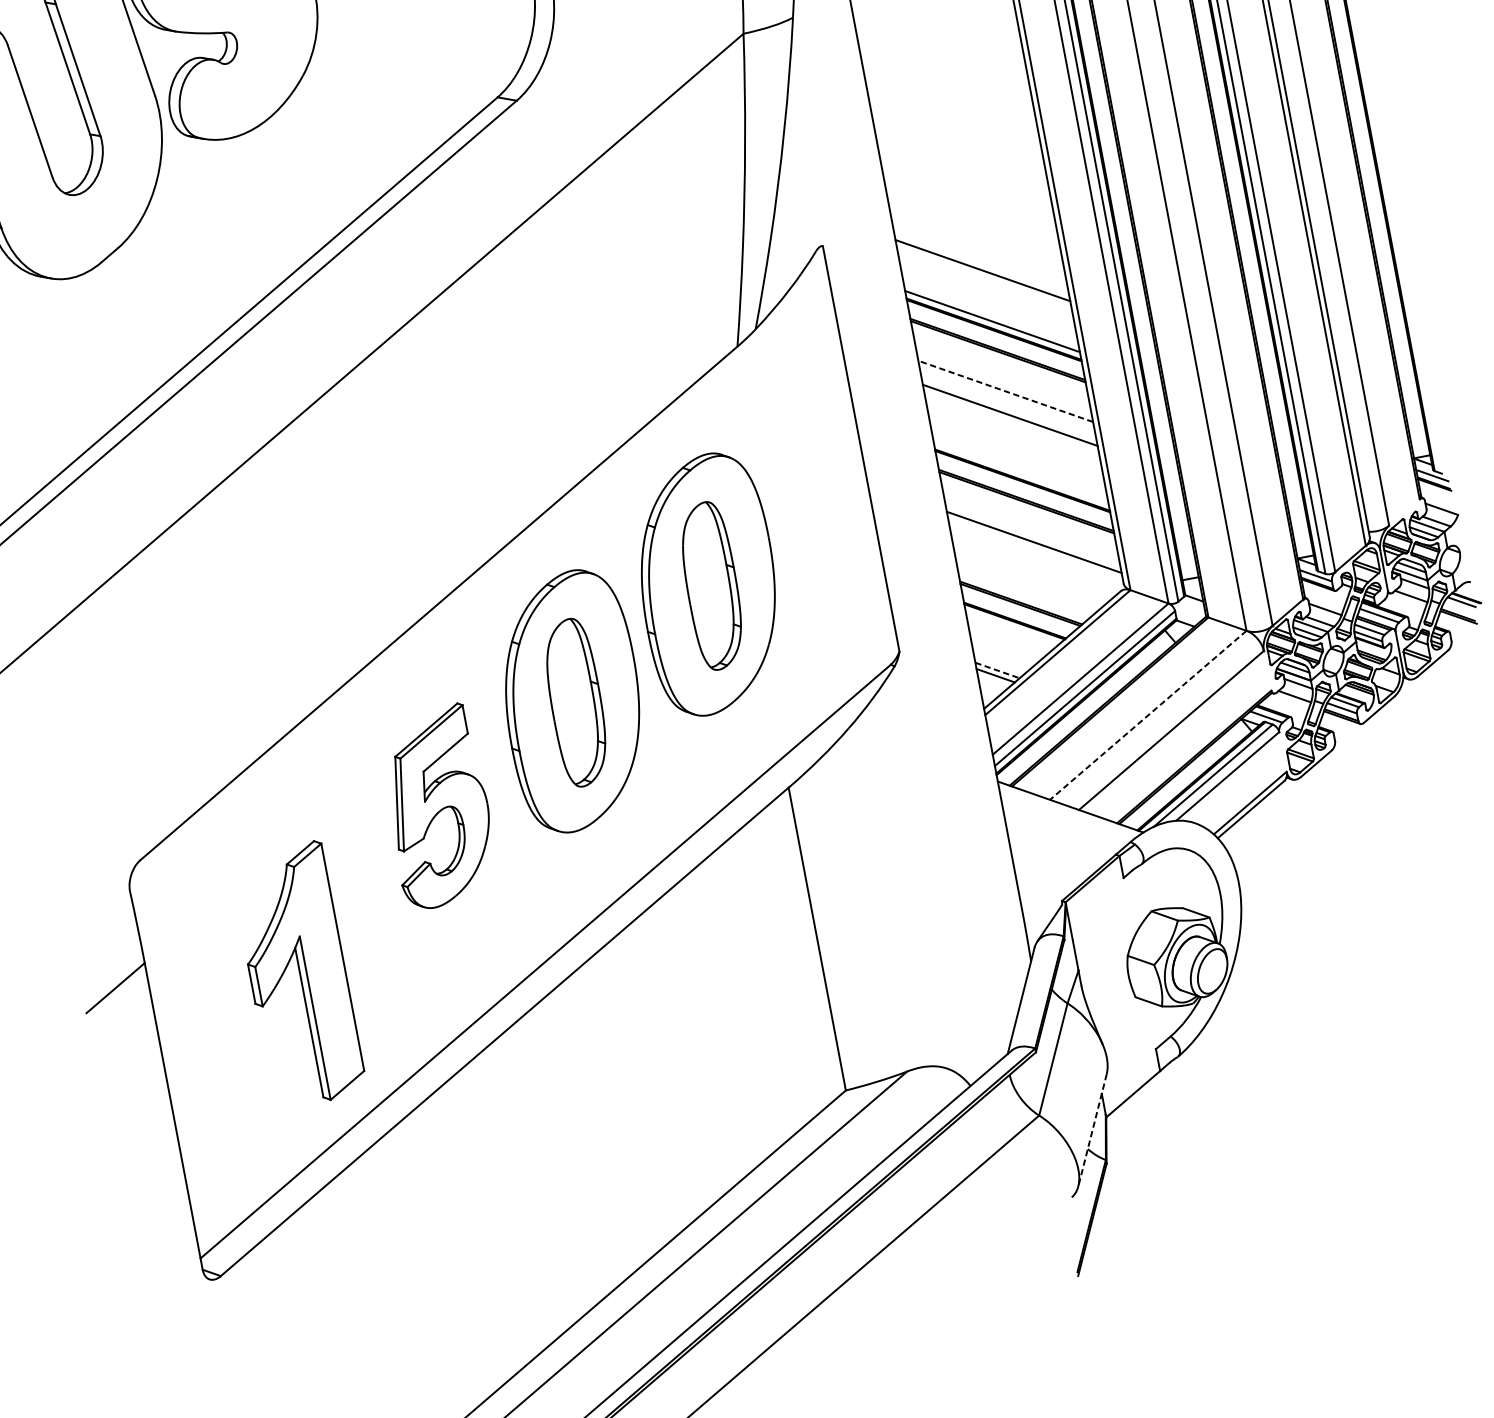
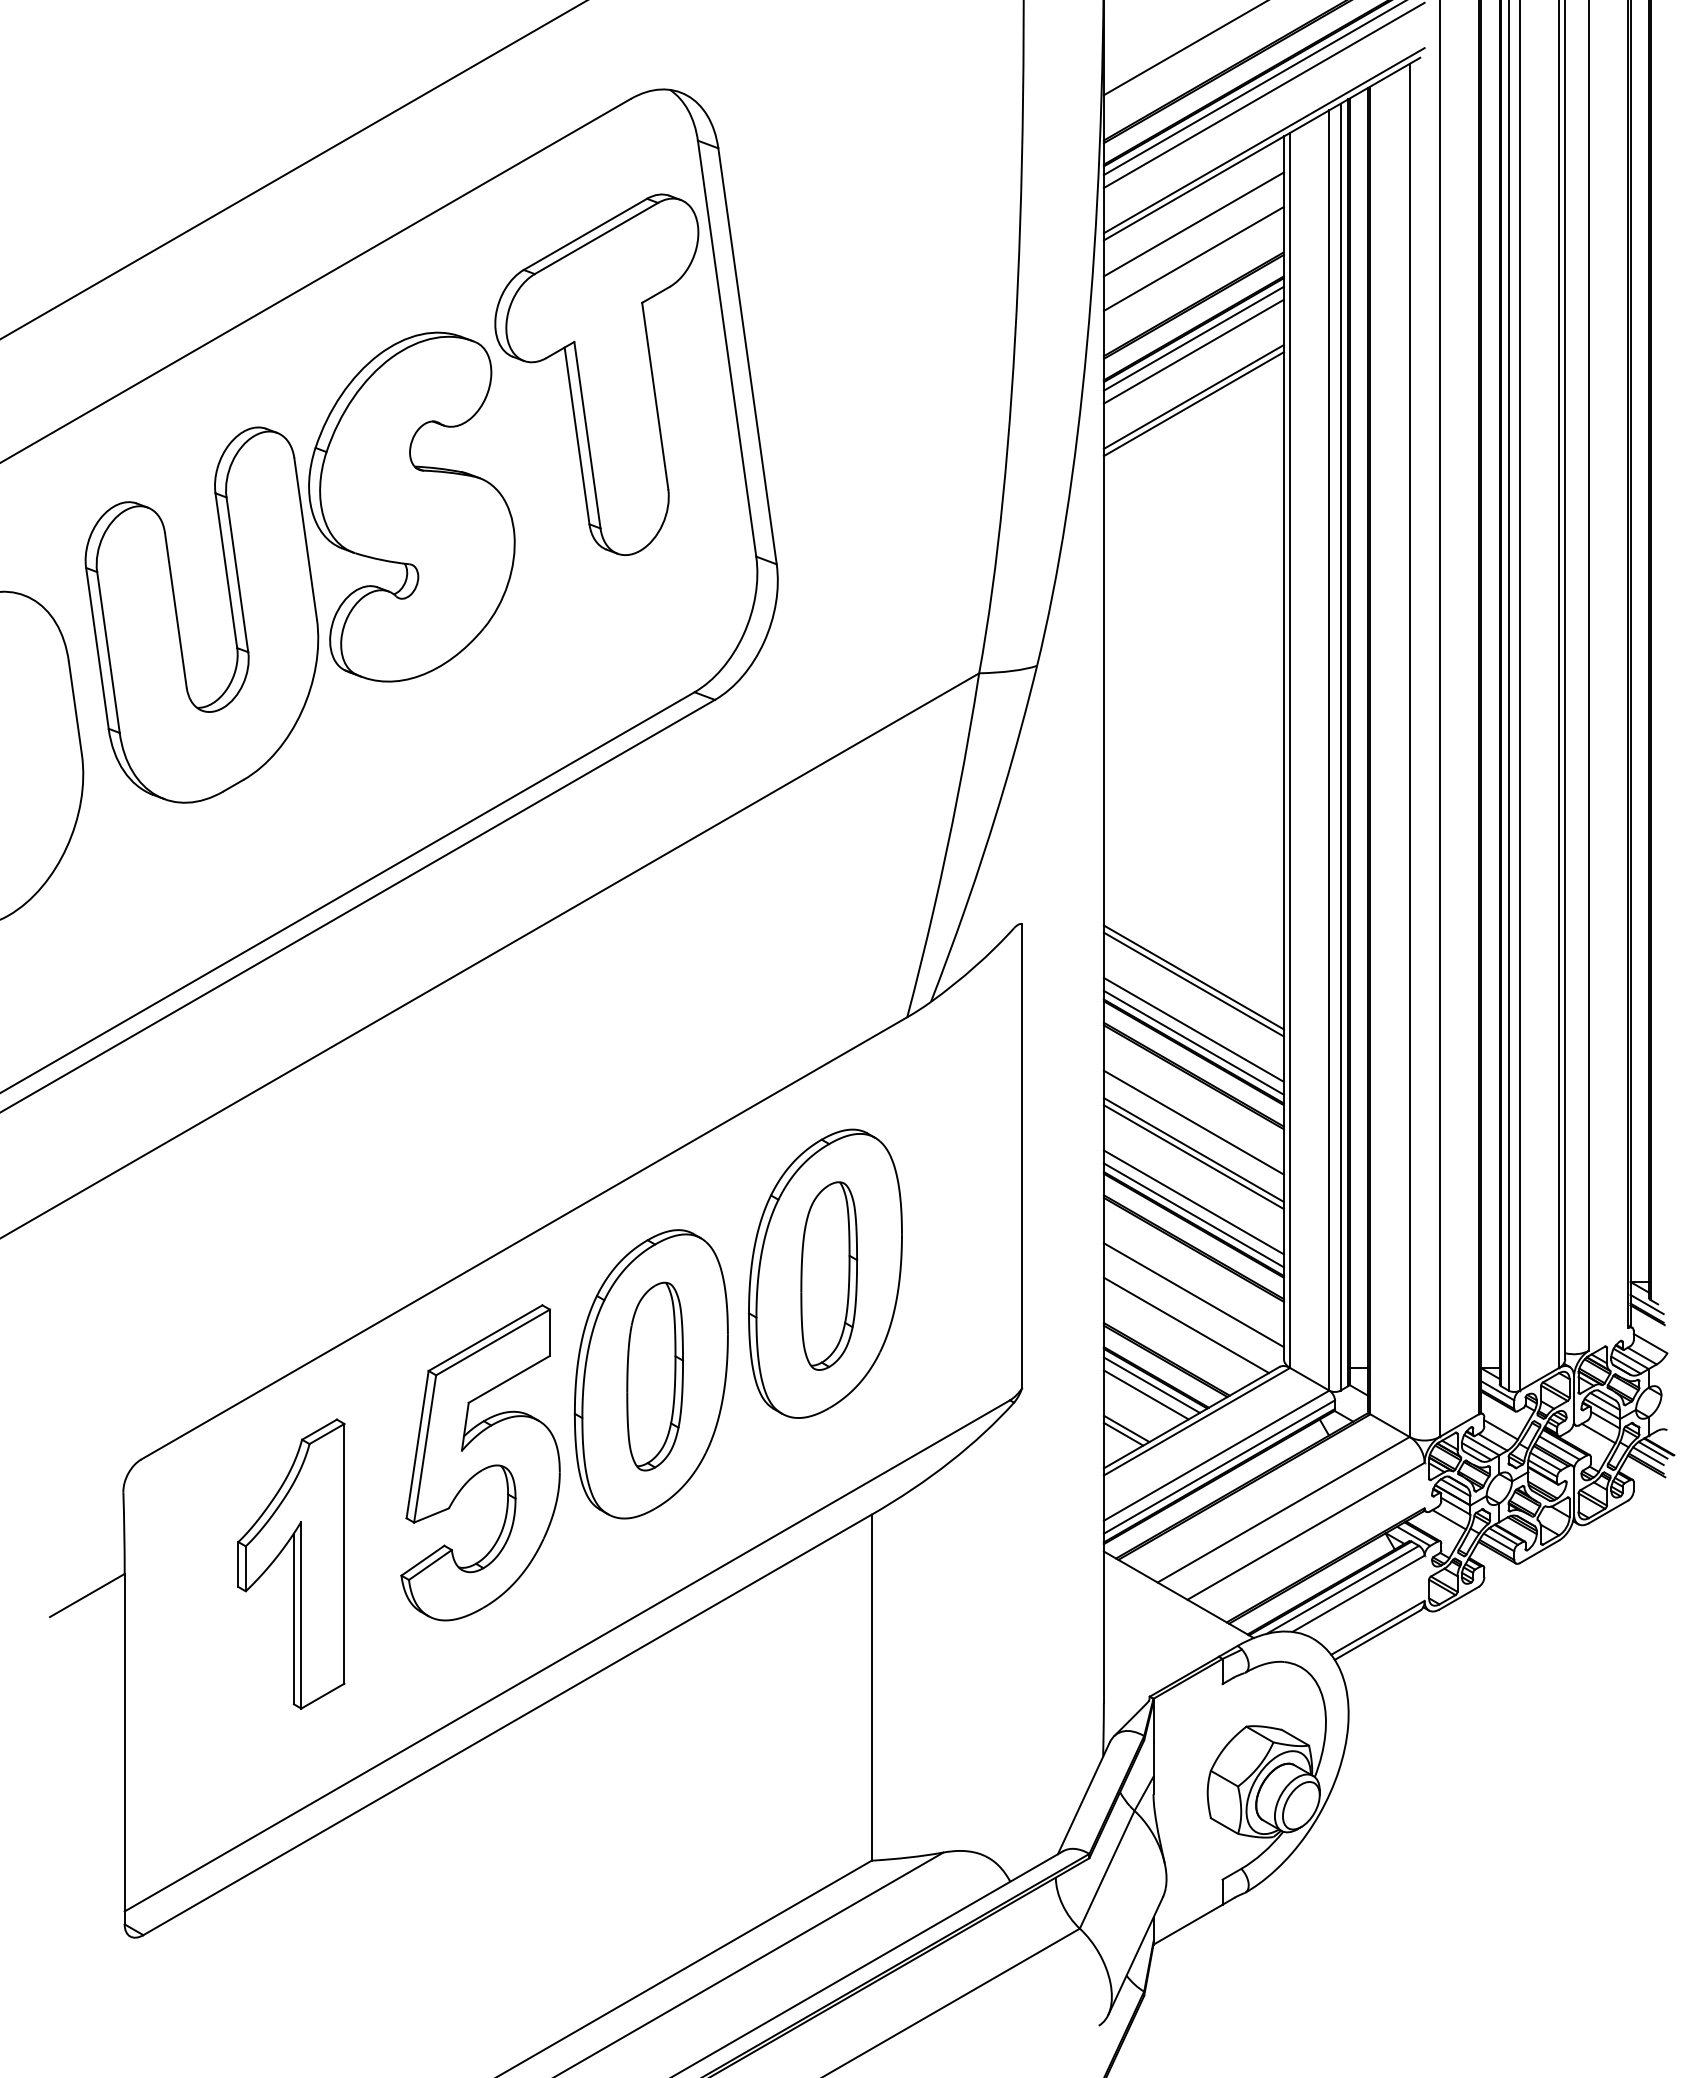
line: (981, 264) -> (1193, 977), added
line: (989, 309) -> (1193, 1029), added
line: (1005, 391) -> (1193, 1122), dashed -> solid
line: (1011, 421) -> (1193, 1157), added
line: (1018, 461) -> (1193, 1202), added
line: (1020, 472) -> (1193, 1215), added
line: (1032, 570) -> (1186, 1325), added
line: (1458, 608) -> (1648, 1456), added
line: (1011, 627) -> (1151, 1384), added
line: (1008, 637) -> (1145, 1394), added
line: (998, 670) -> (1127, 1429), dashed -> solid
line: (1148, 715) -> (1283, 1509), dashed -> solid
part: (437, 806) -> (480, 1462), size x1.43
part: (298, 974) -> (291, 1563), moved
line: (1092, 1129) -> (1135, 1955), dashed -> solid

